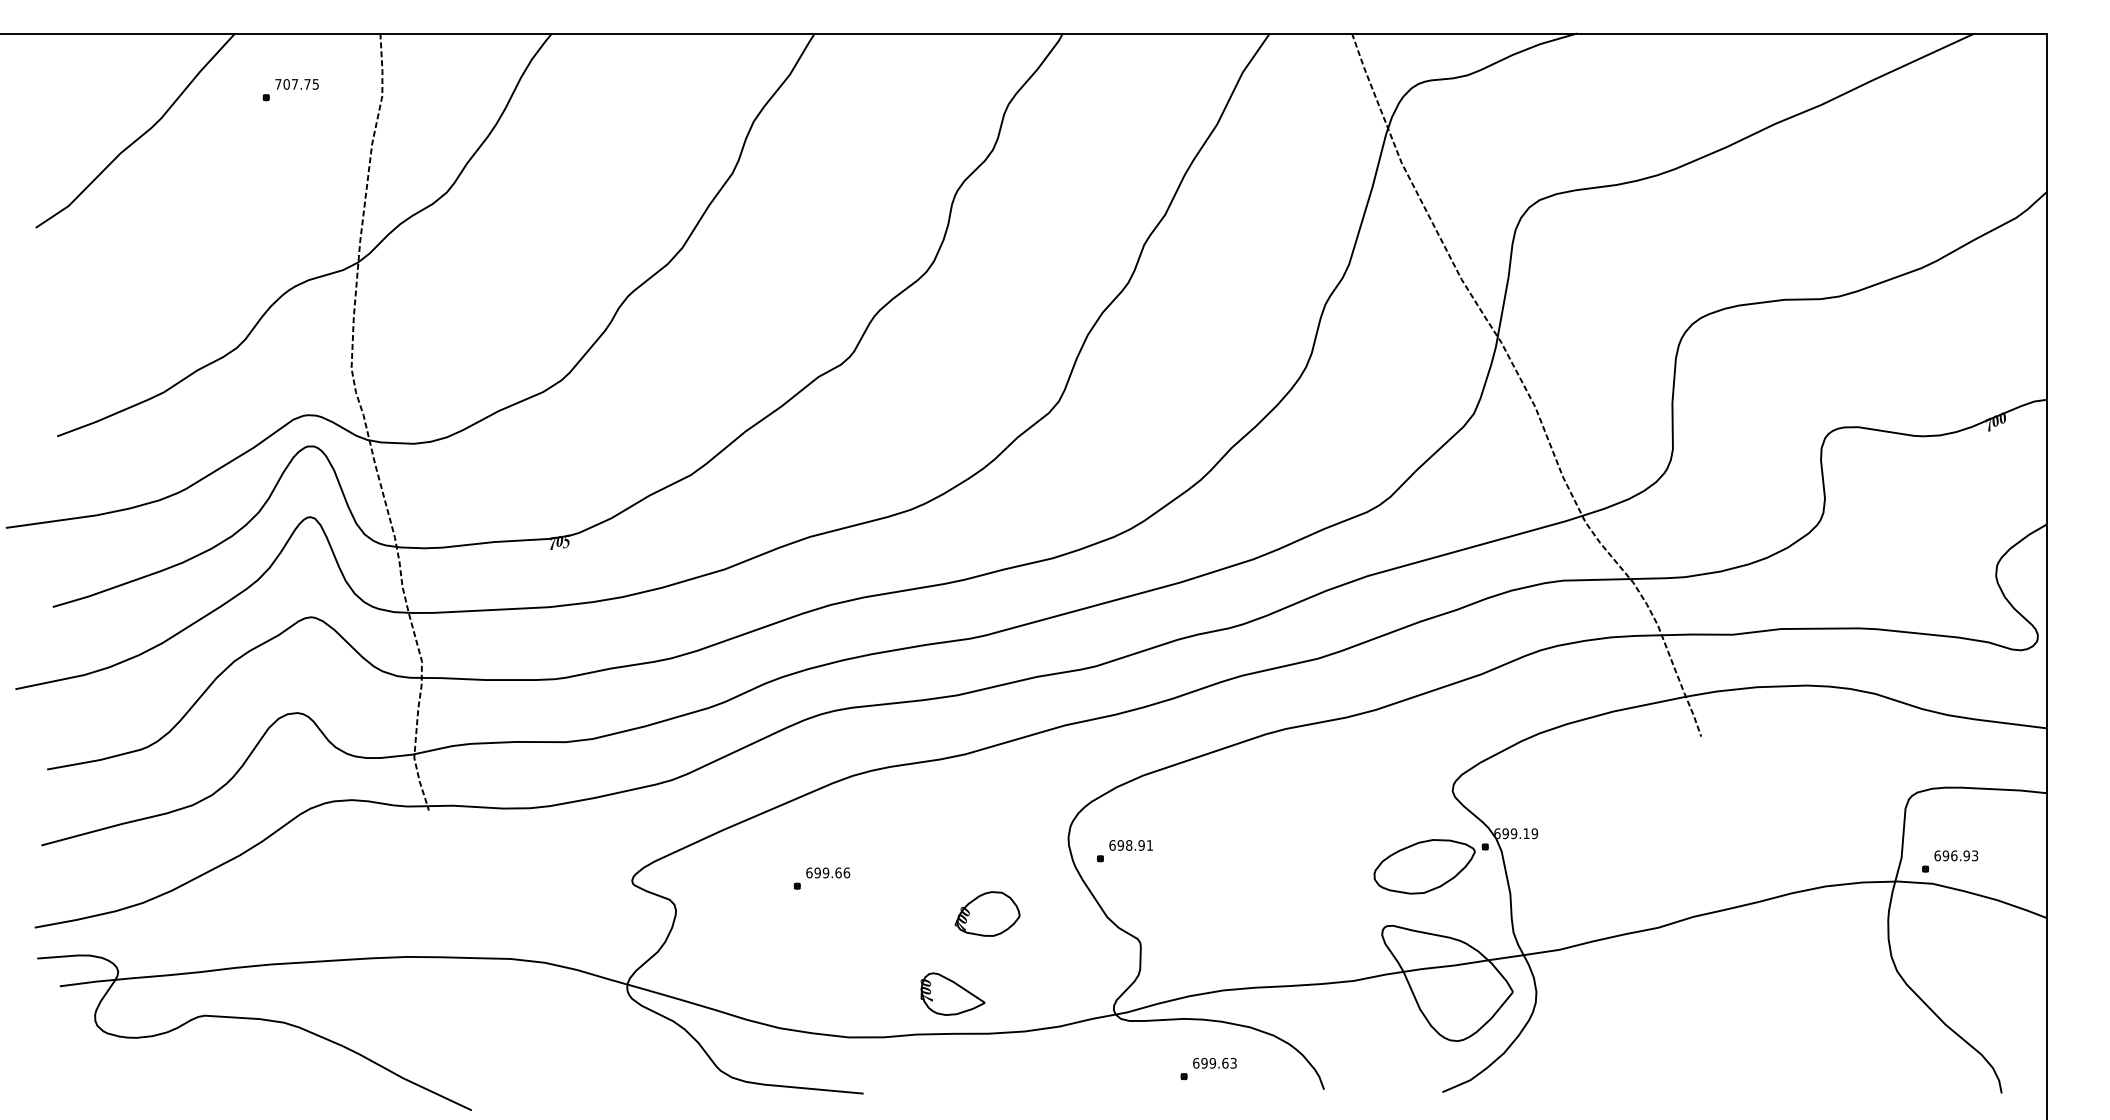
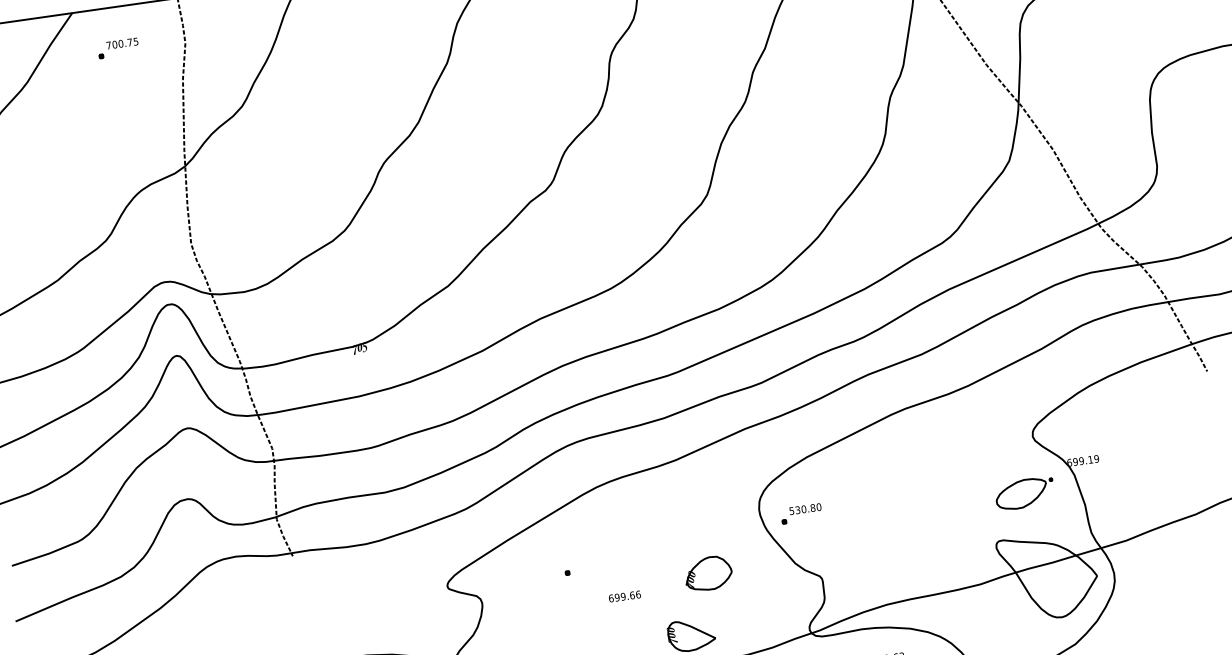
text: (294, 84) -> (120, 43), 707.75 -> 700.75
text: (1131, 845) -> (805, 509), 698.91 -> 530.80
part: (1430, 866) -> (1024, 493), size x0.7
text: (828, 872) -> (625, 596), moved

